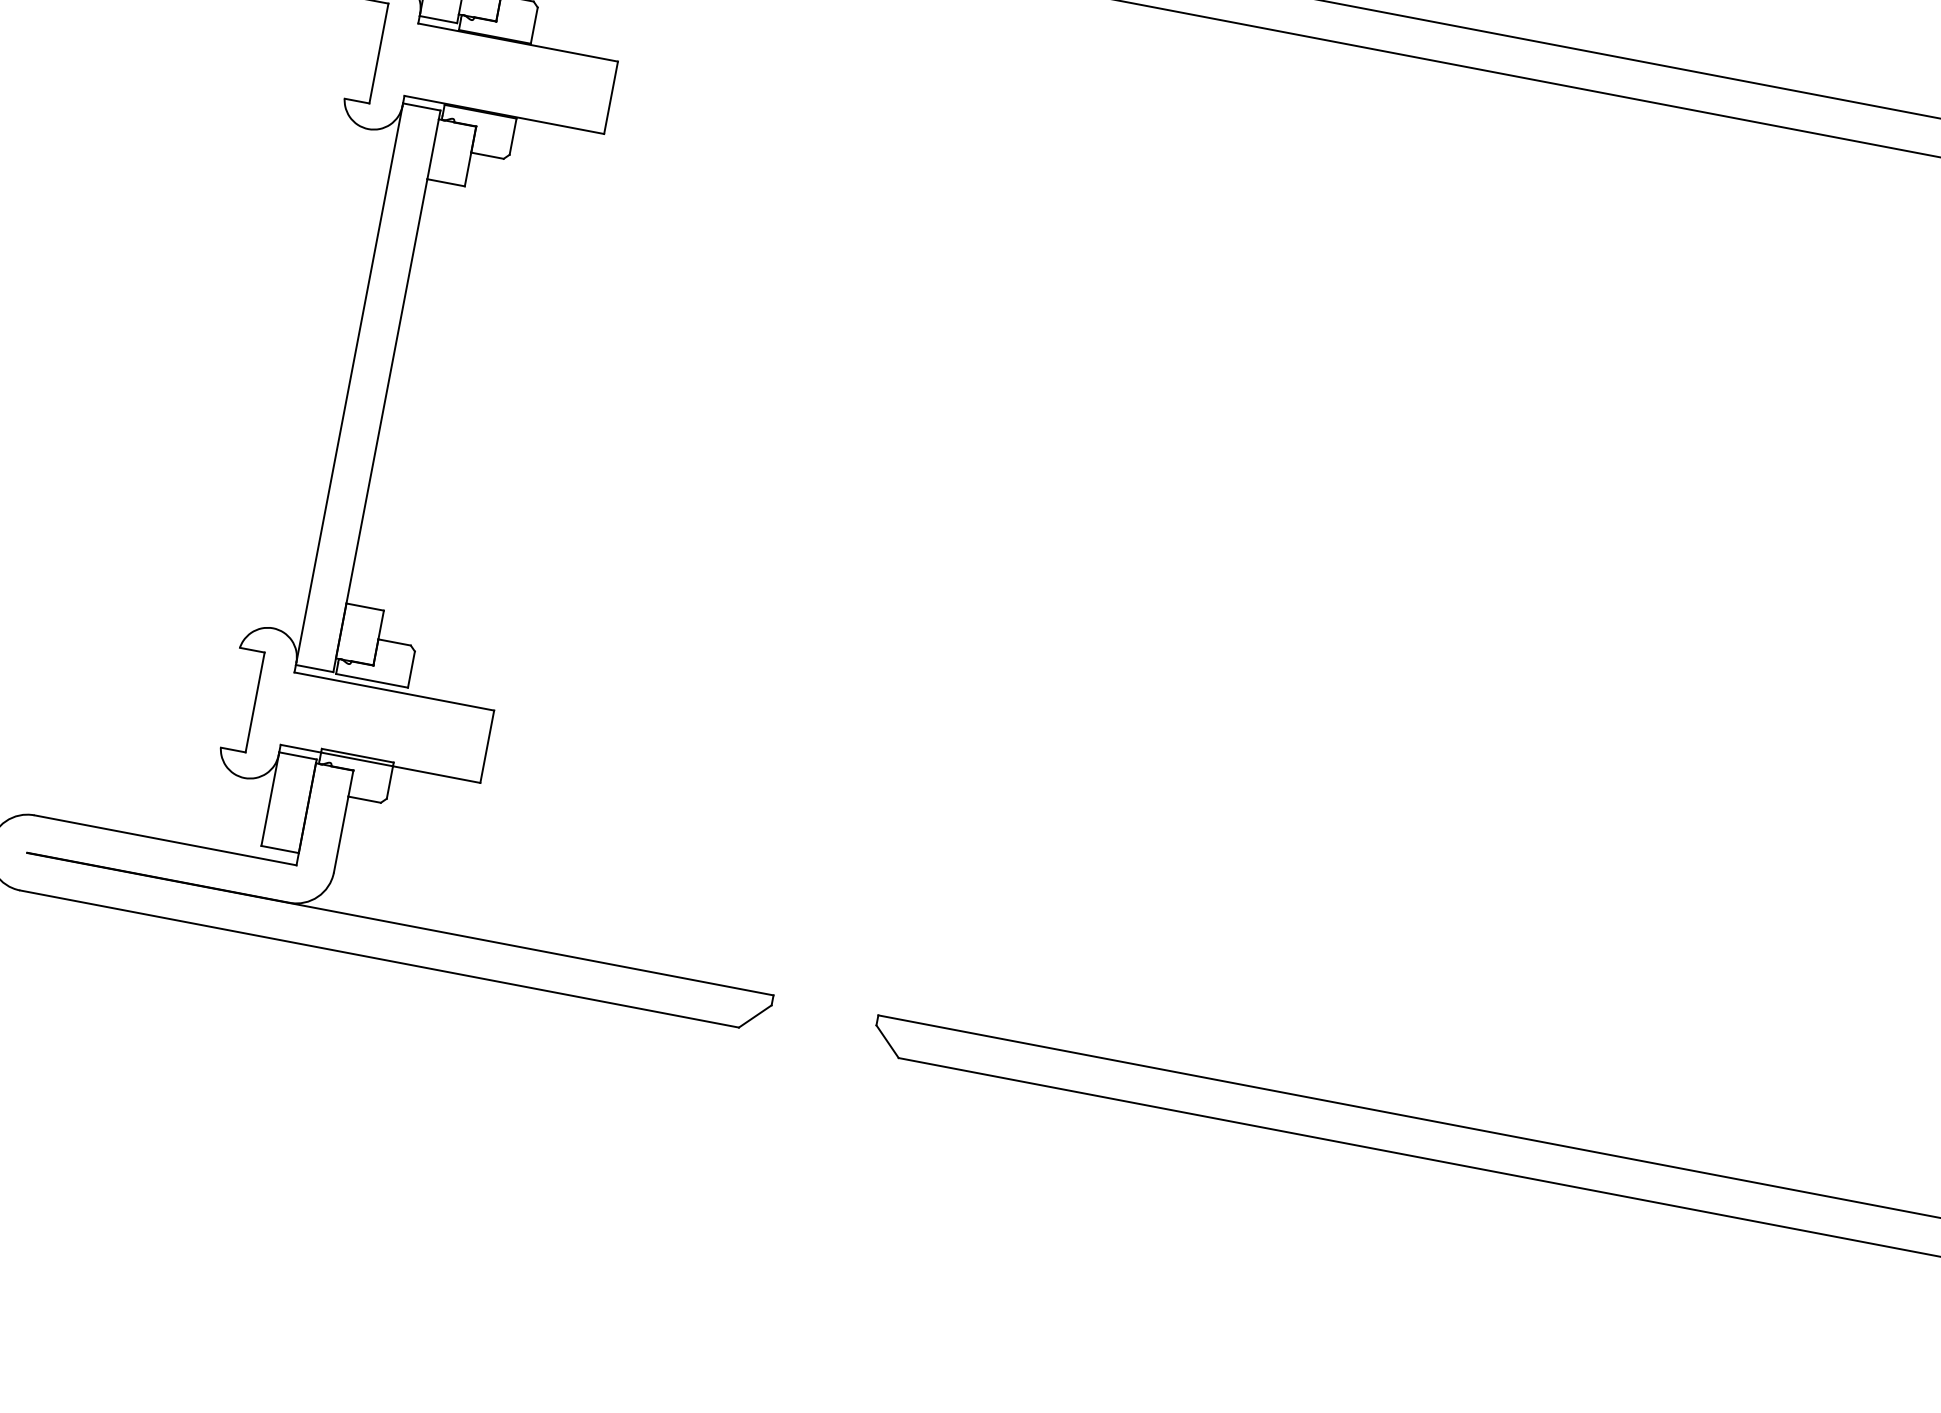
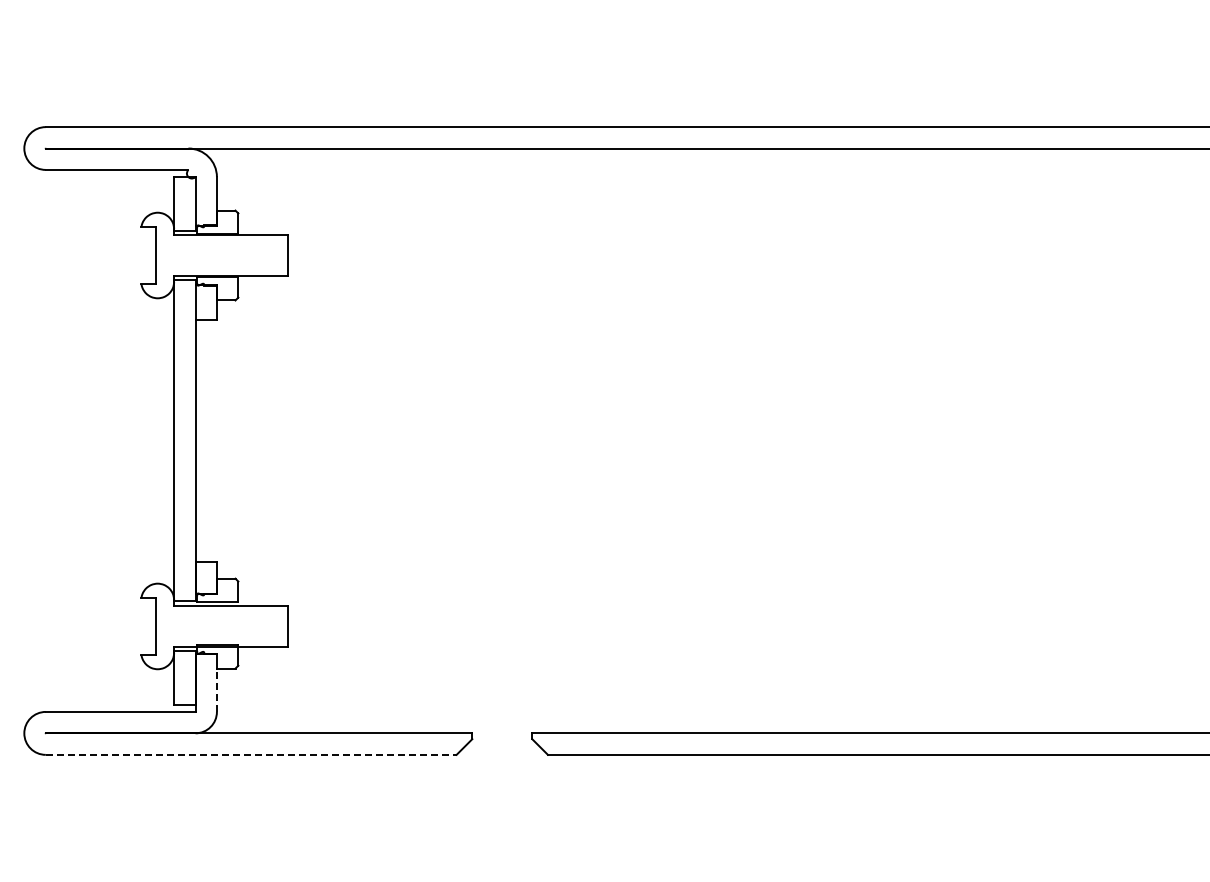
line: (340, 834) -> (216, 690), solid -> dashed
line: (380, 958) -> (251, 754), solid -> dashed

